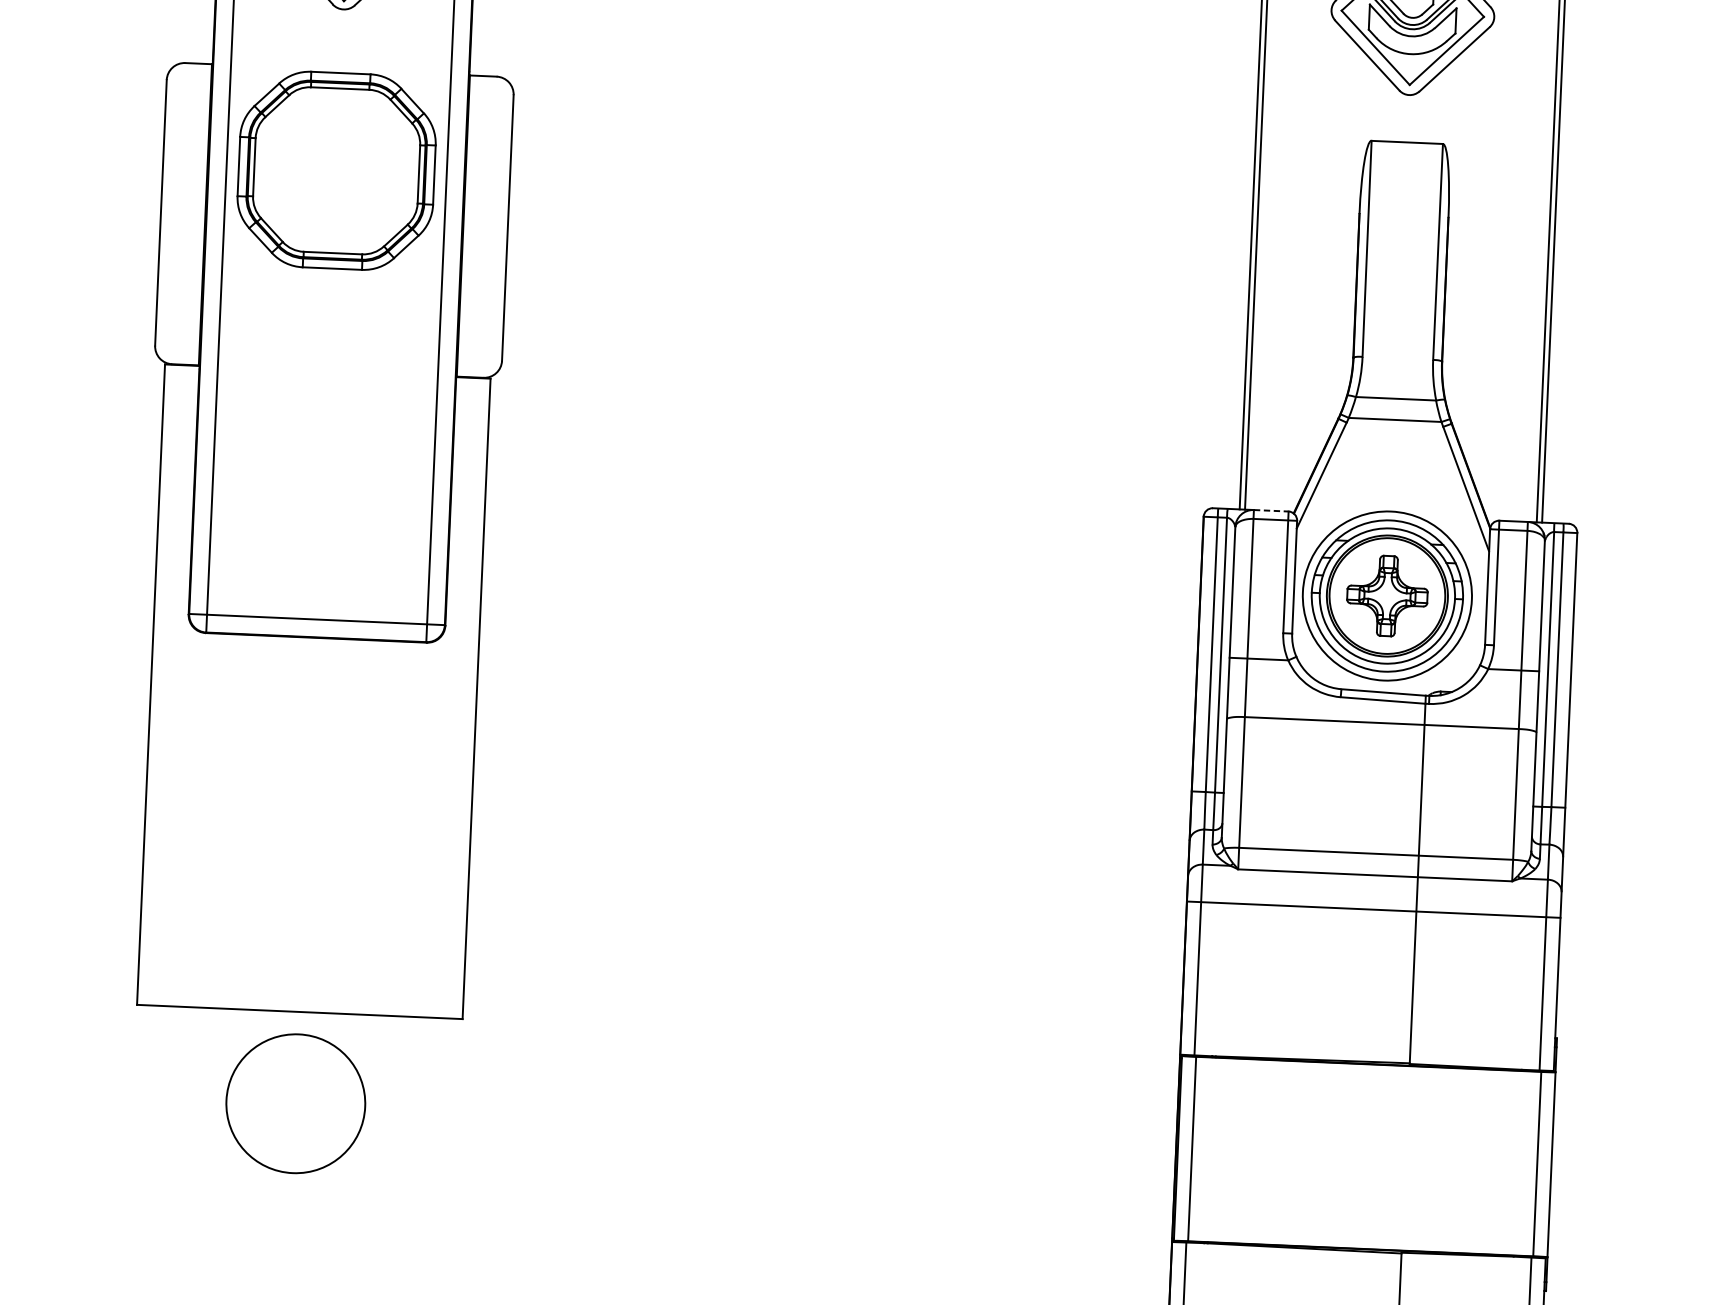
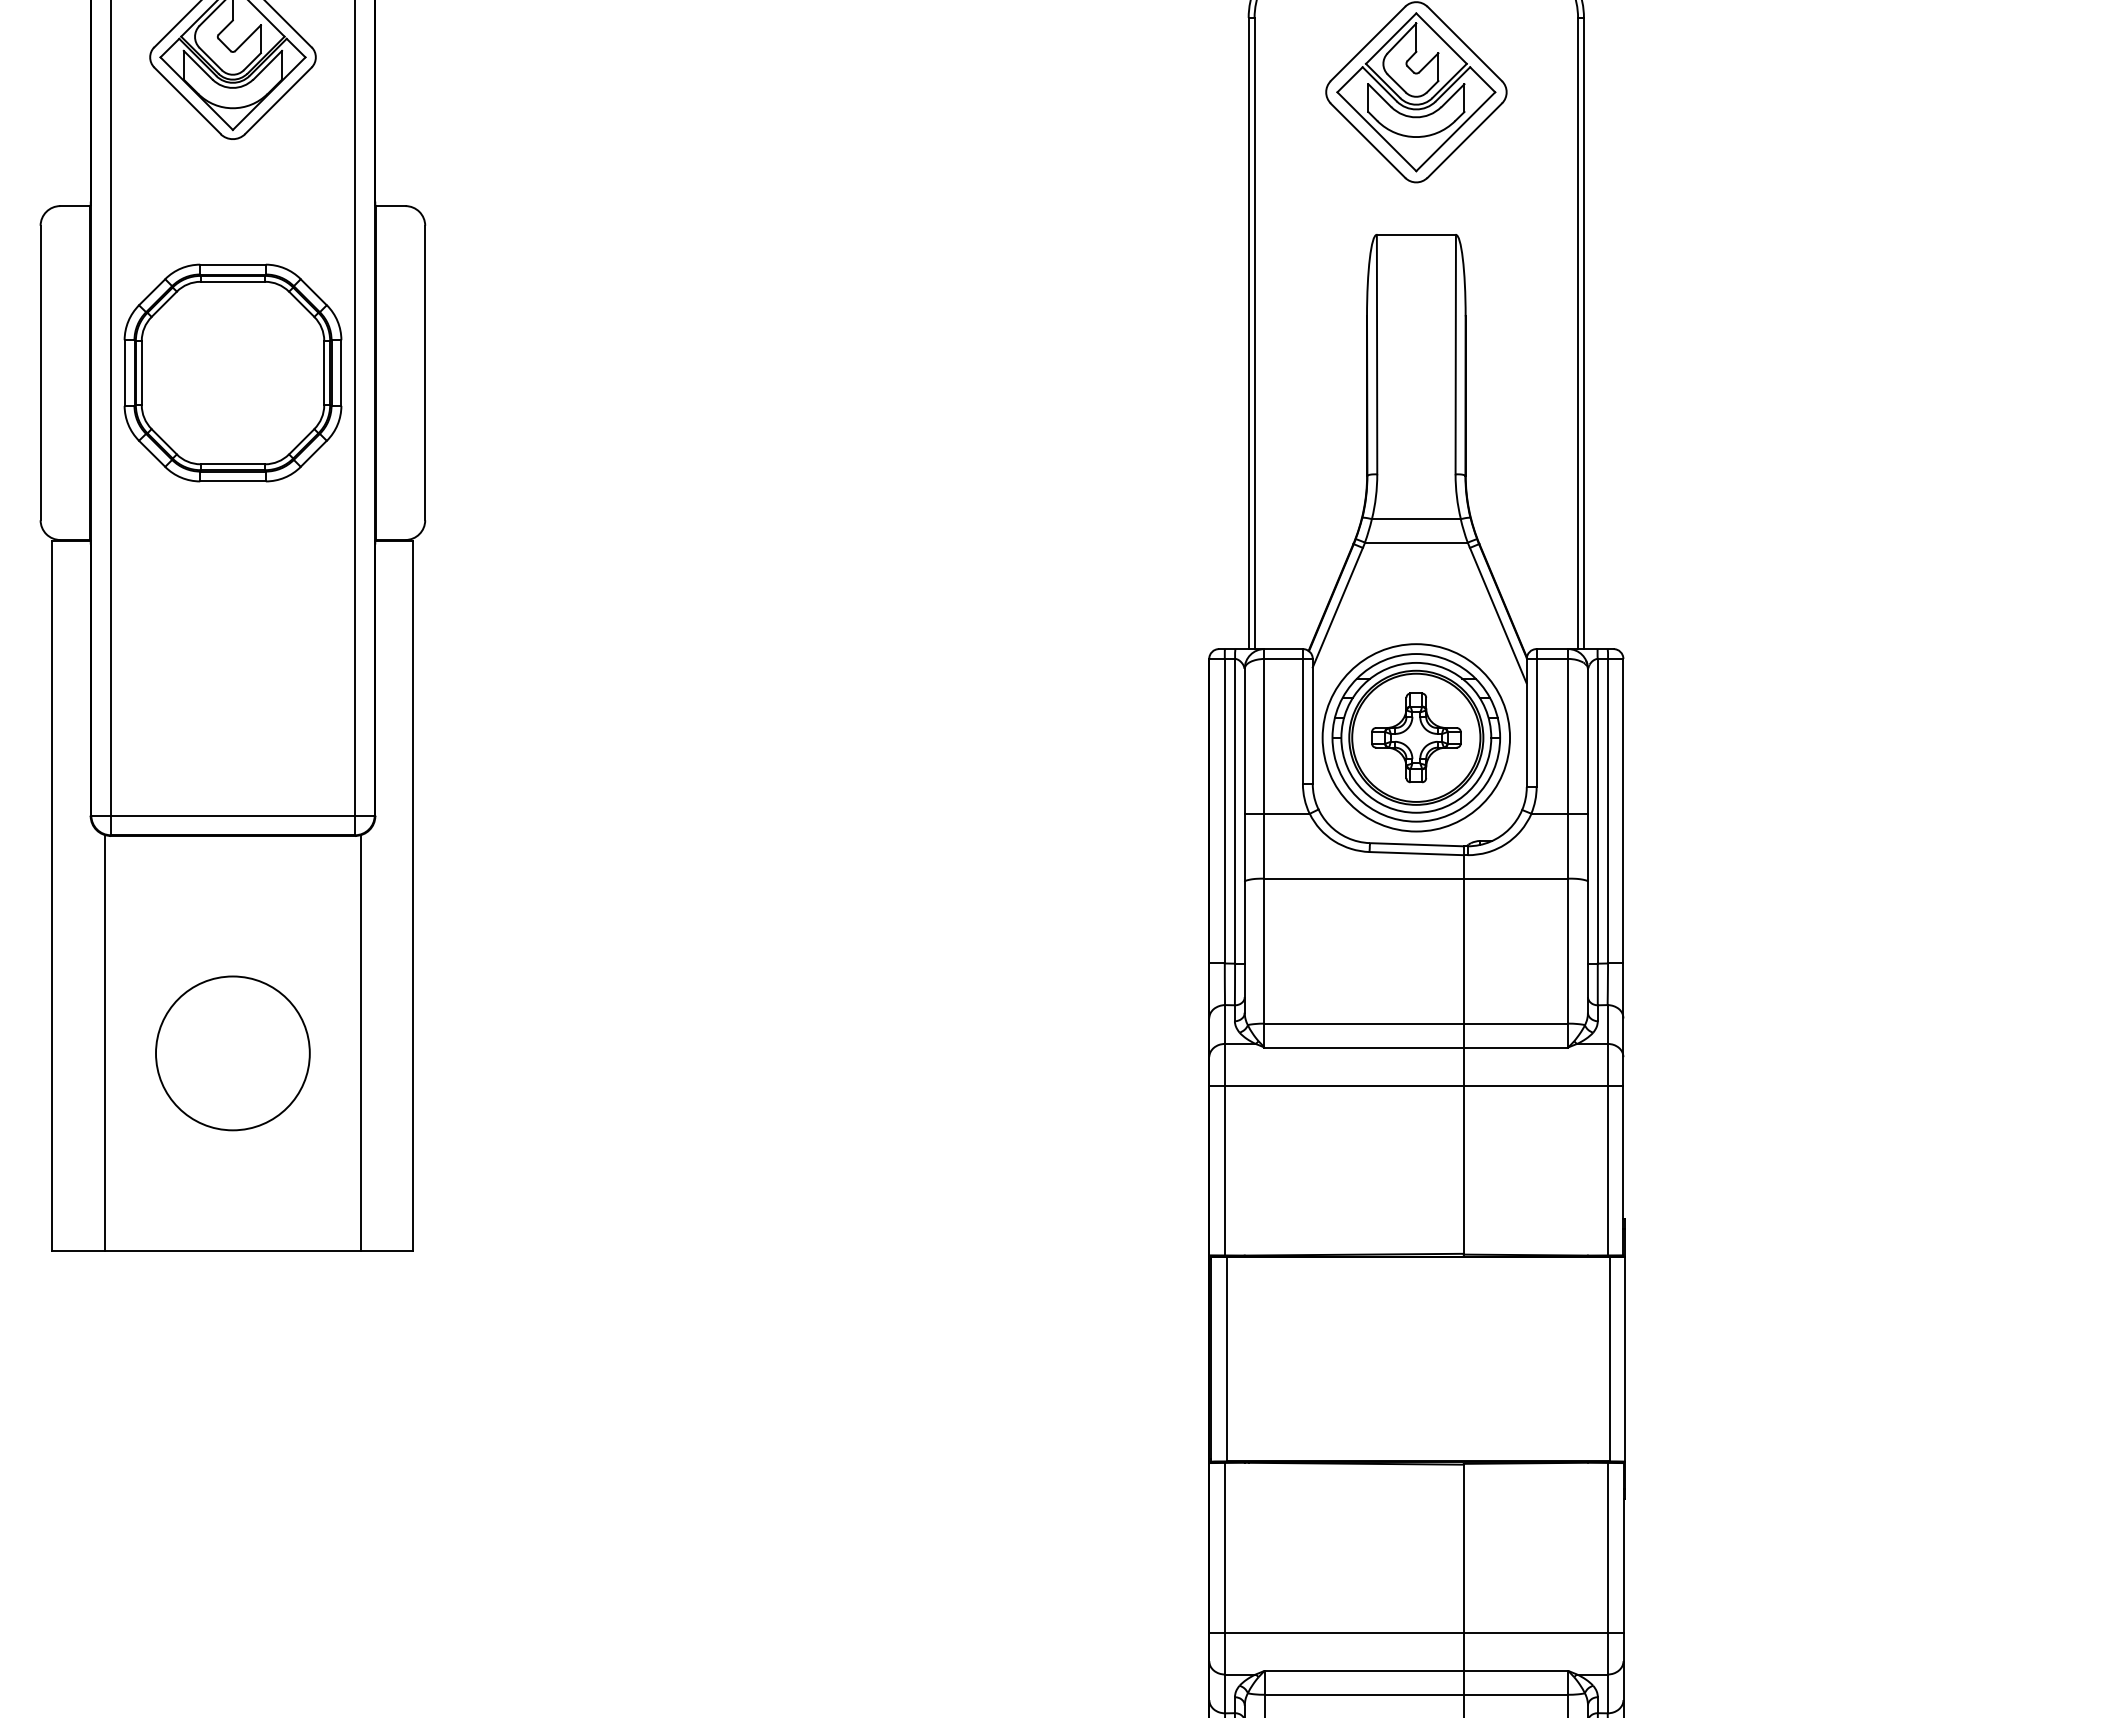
part: (336, 170) -> (232, 372), moved
line: (1271, 511) -> (1284, 649), dashed -> solid
line: (192, 819) -> (104, 1042), added
line: (424, 829) -> (361, 1042), added
circle: (295, 1103) -> (232, 1053), moved

